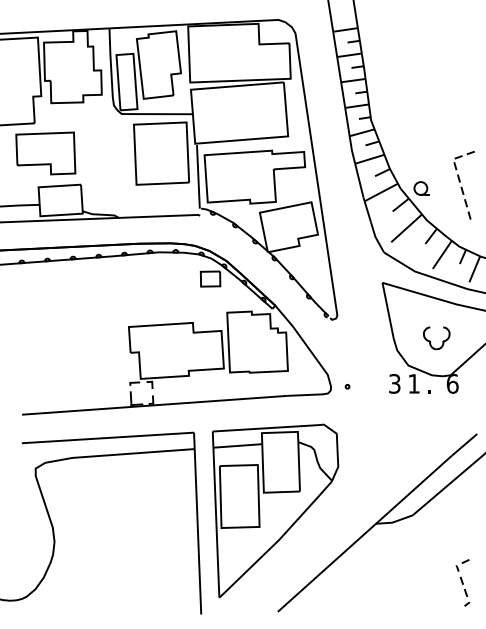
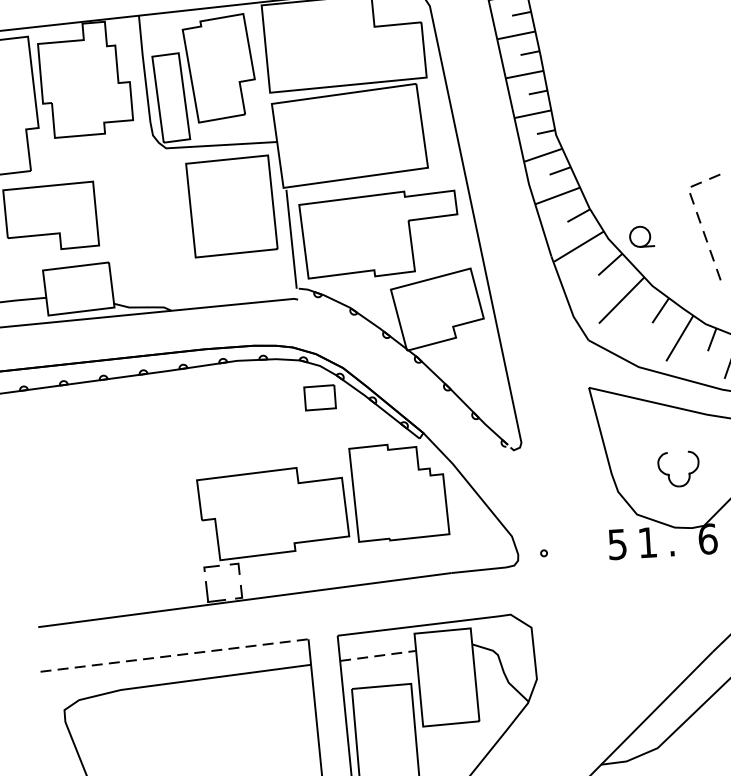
text: (394, 383) -> (617, 543), 3 -> 5
line: (108, 437) -> (175, 654), solid -> dashed
line: (238, 445) -> (379, 655), solid -> dashed

